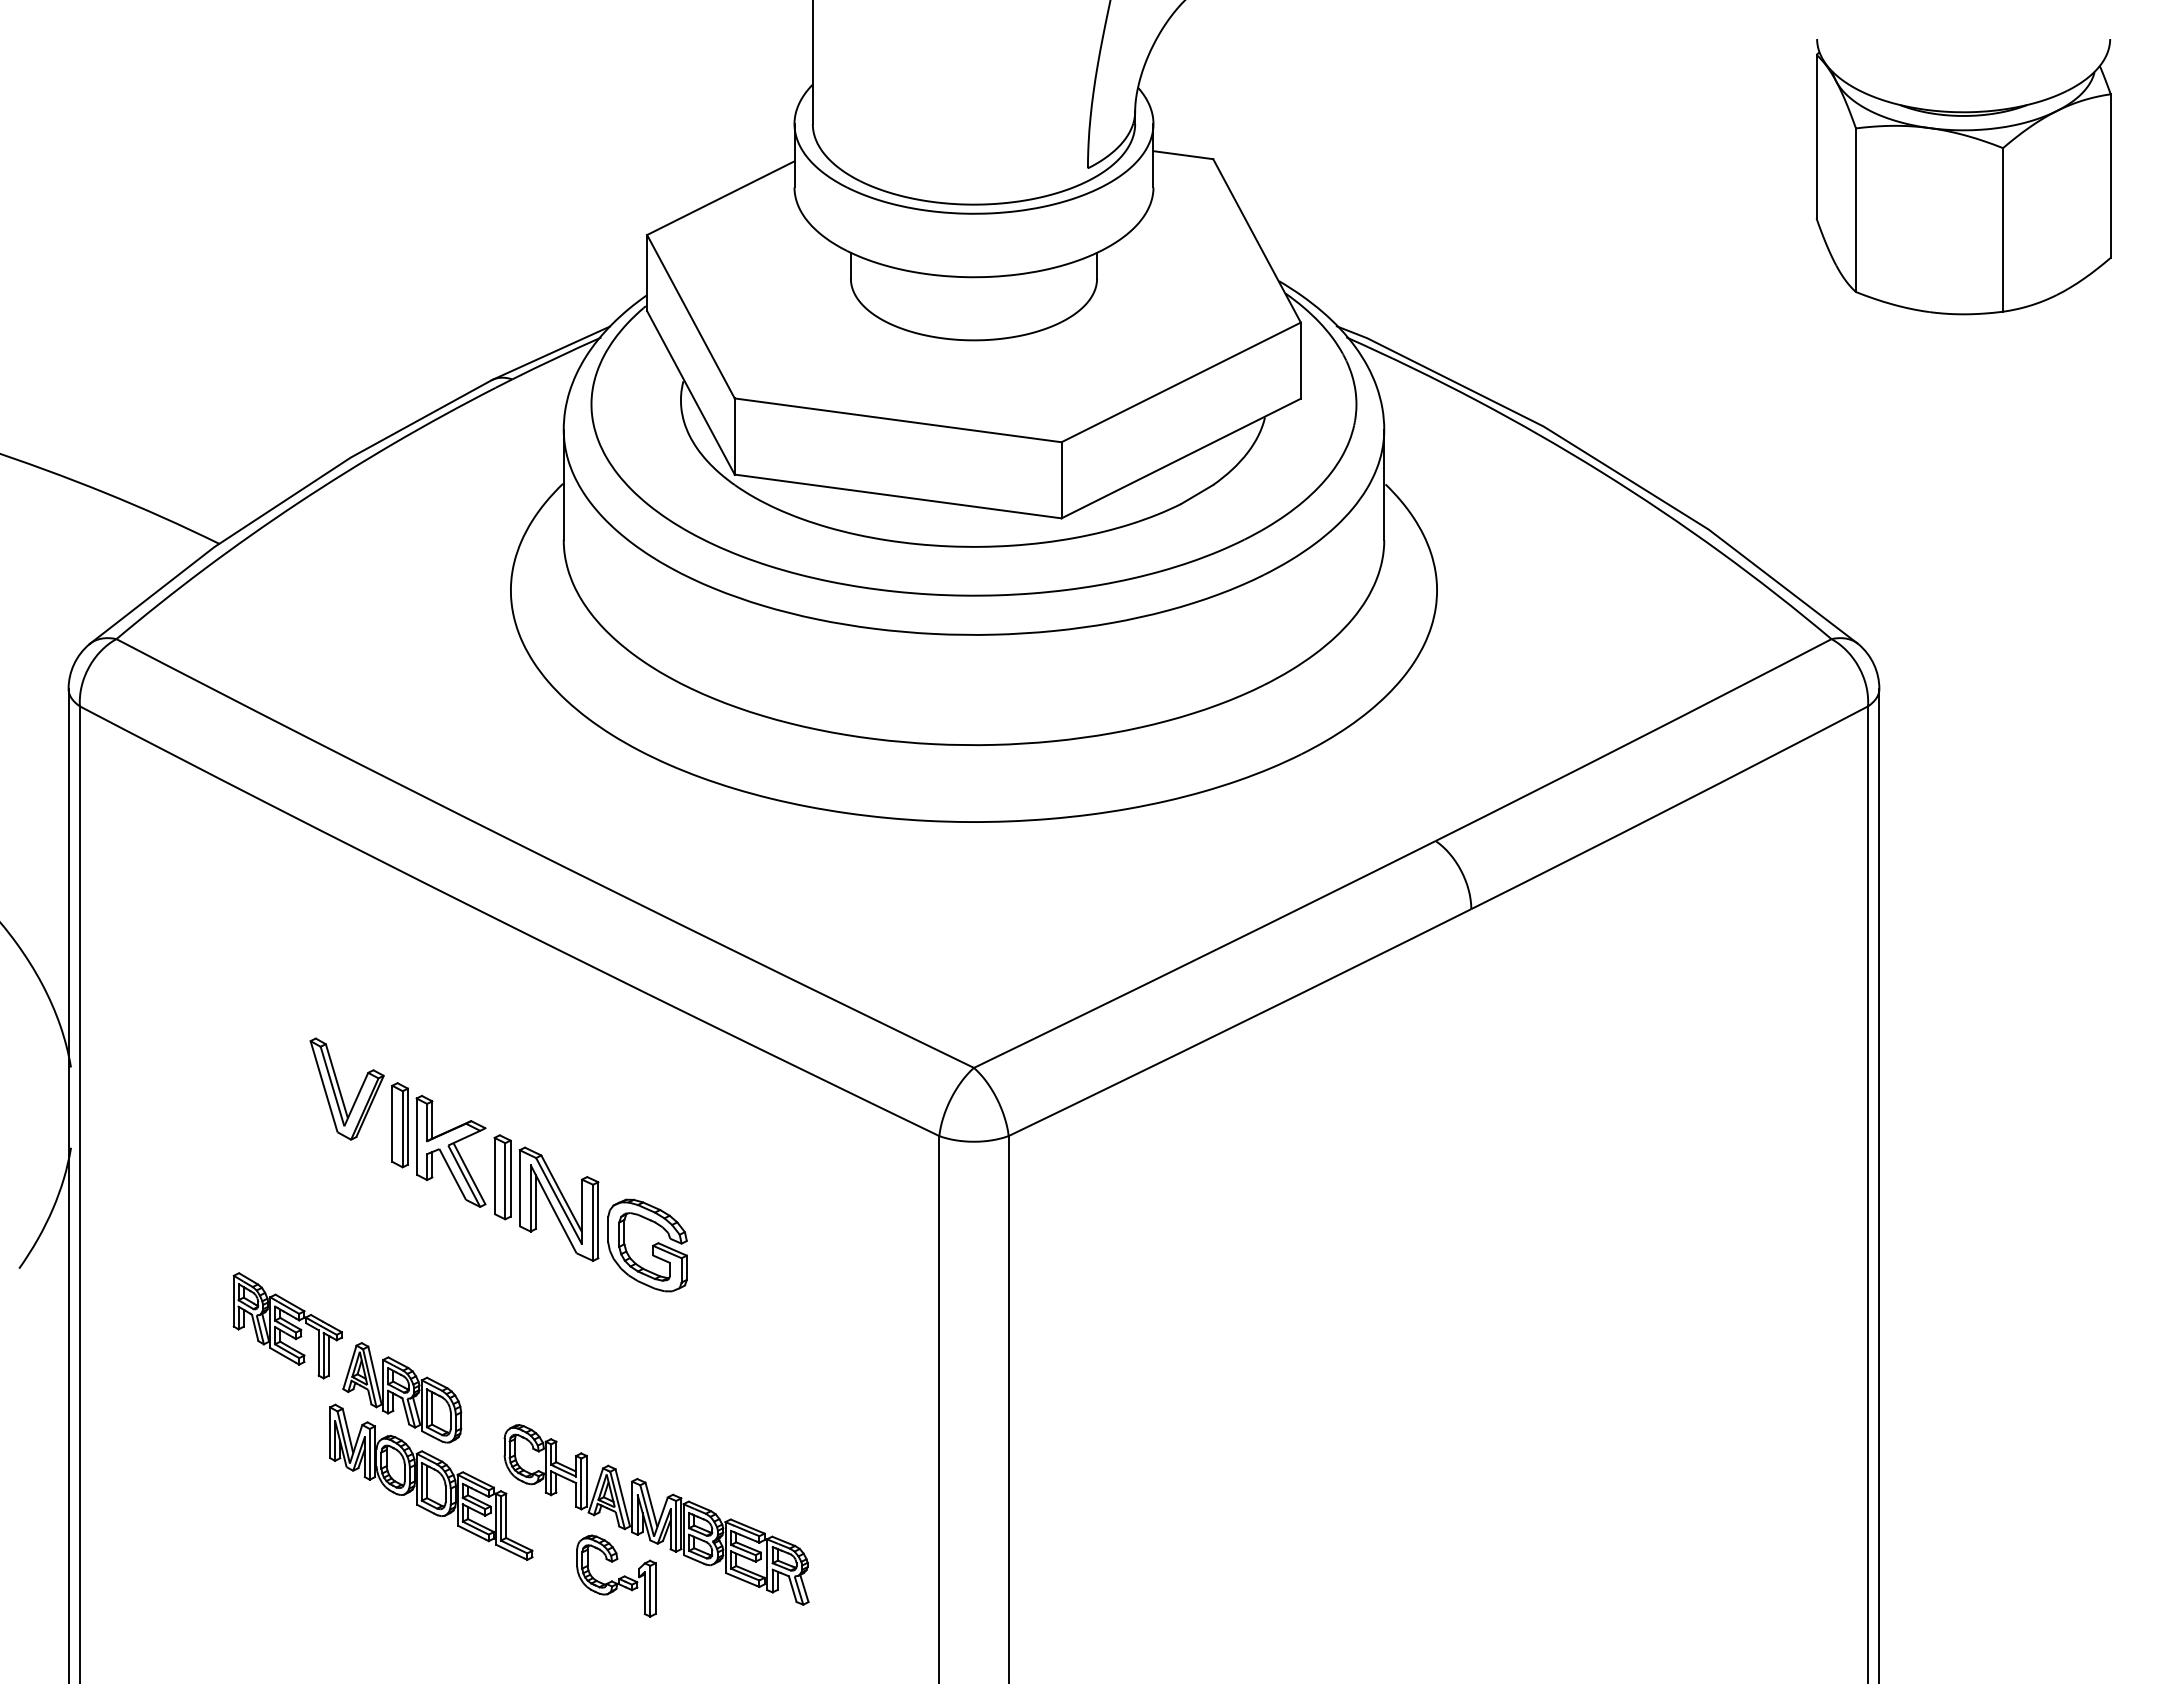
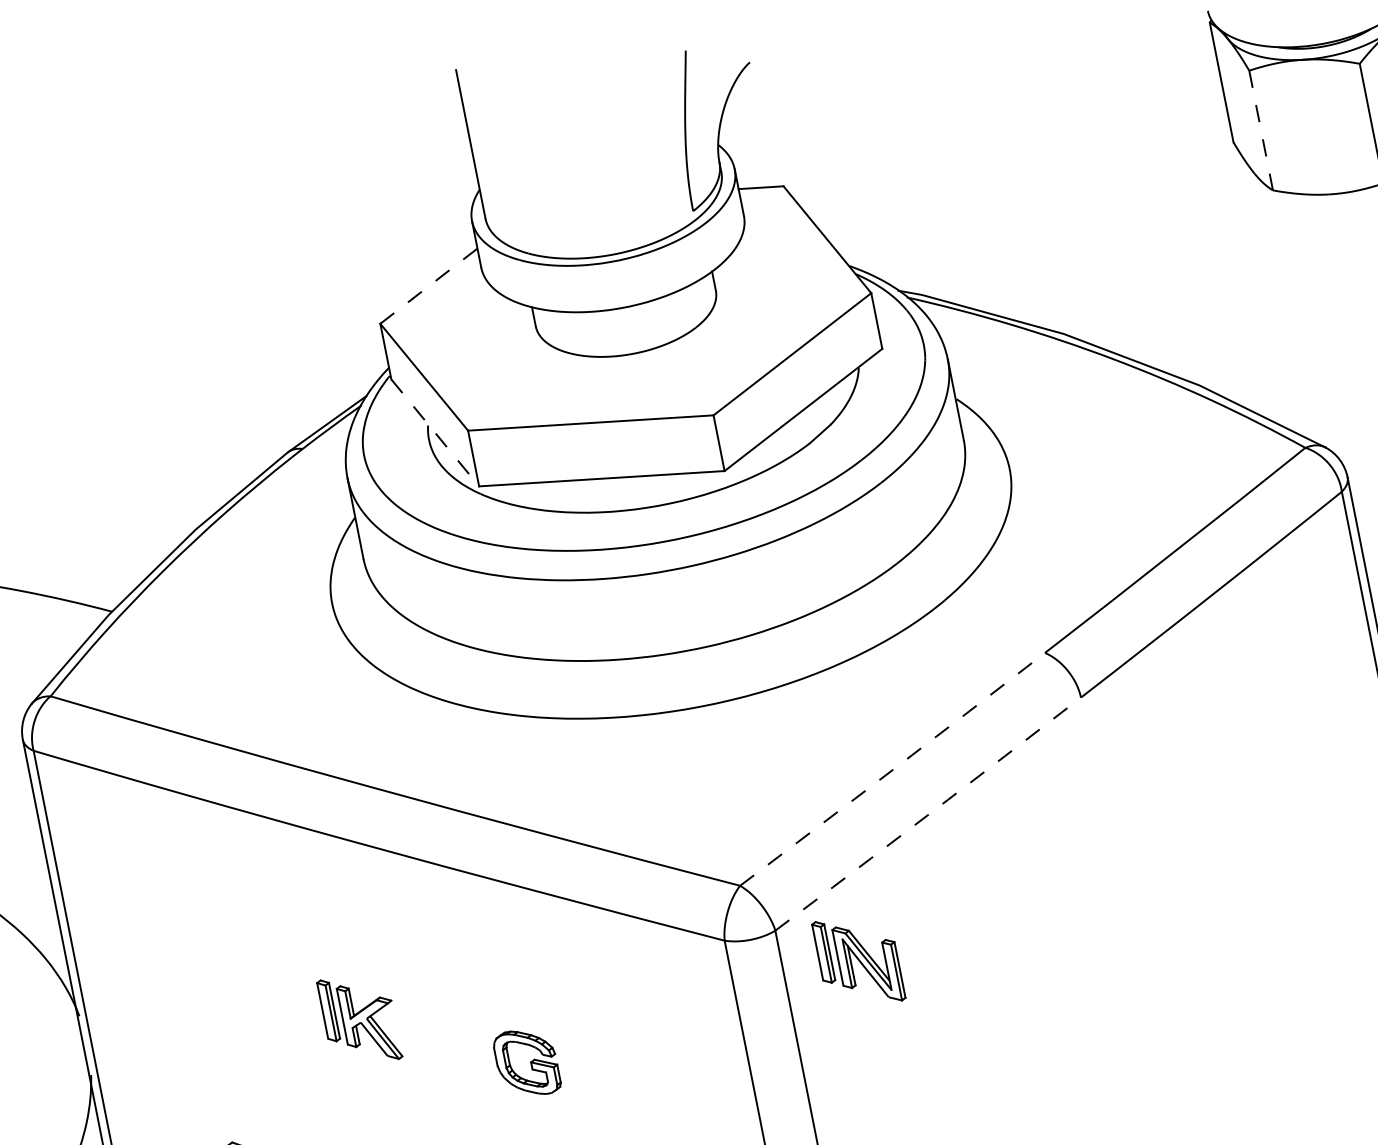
line: (721, 197) -> (429, 285), solid -> dashed
line: (1855, 210) -> (1260, 130), solid -> dashed
line: (690, 392) -> (434, 432), solid -> dashed
arc: (1205, 955) -> (893, 770), solid -> dashed
arc: (1240, 1023) -> (928, 814), solid -> dashed
part: (340, 1089) -> (279, 993), removed
part: (546, 1197) -> (858, 960), moved

